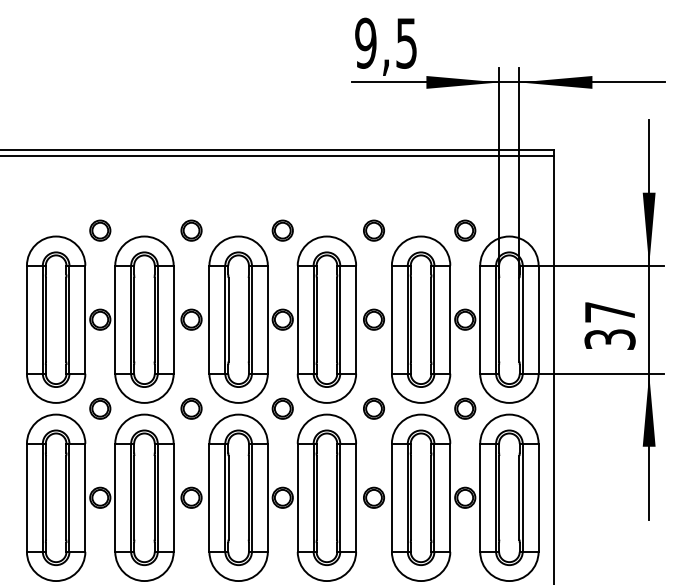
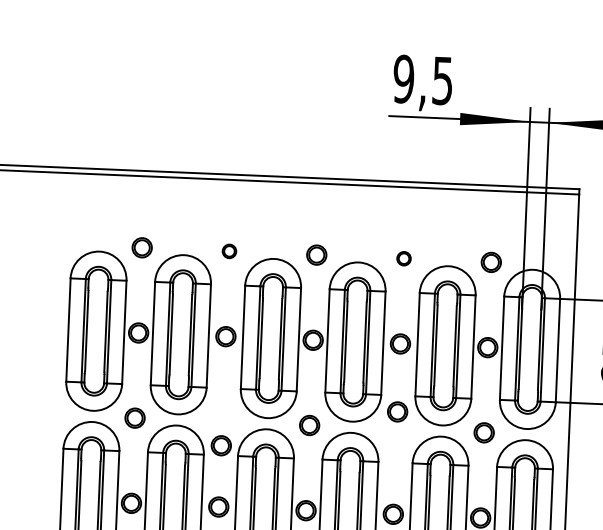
part: (191, 230) -> (229, 251), size x0.7
part: (373, 230) -> (403, 258), size x0.7
part: (191, 408) -> (221, 445), moved
part: (373, 408) -> (397, 411), moved

